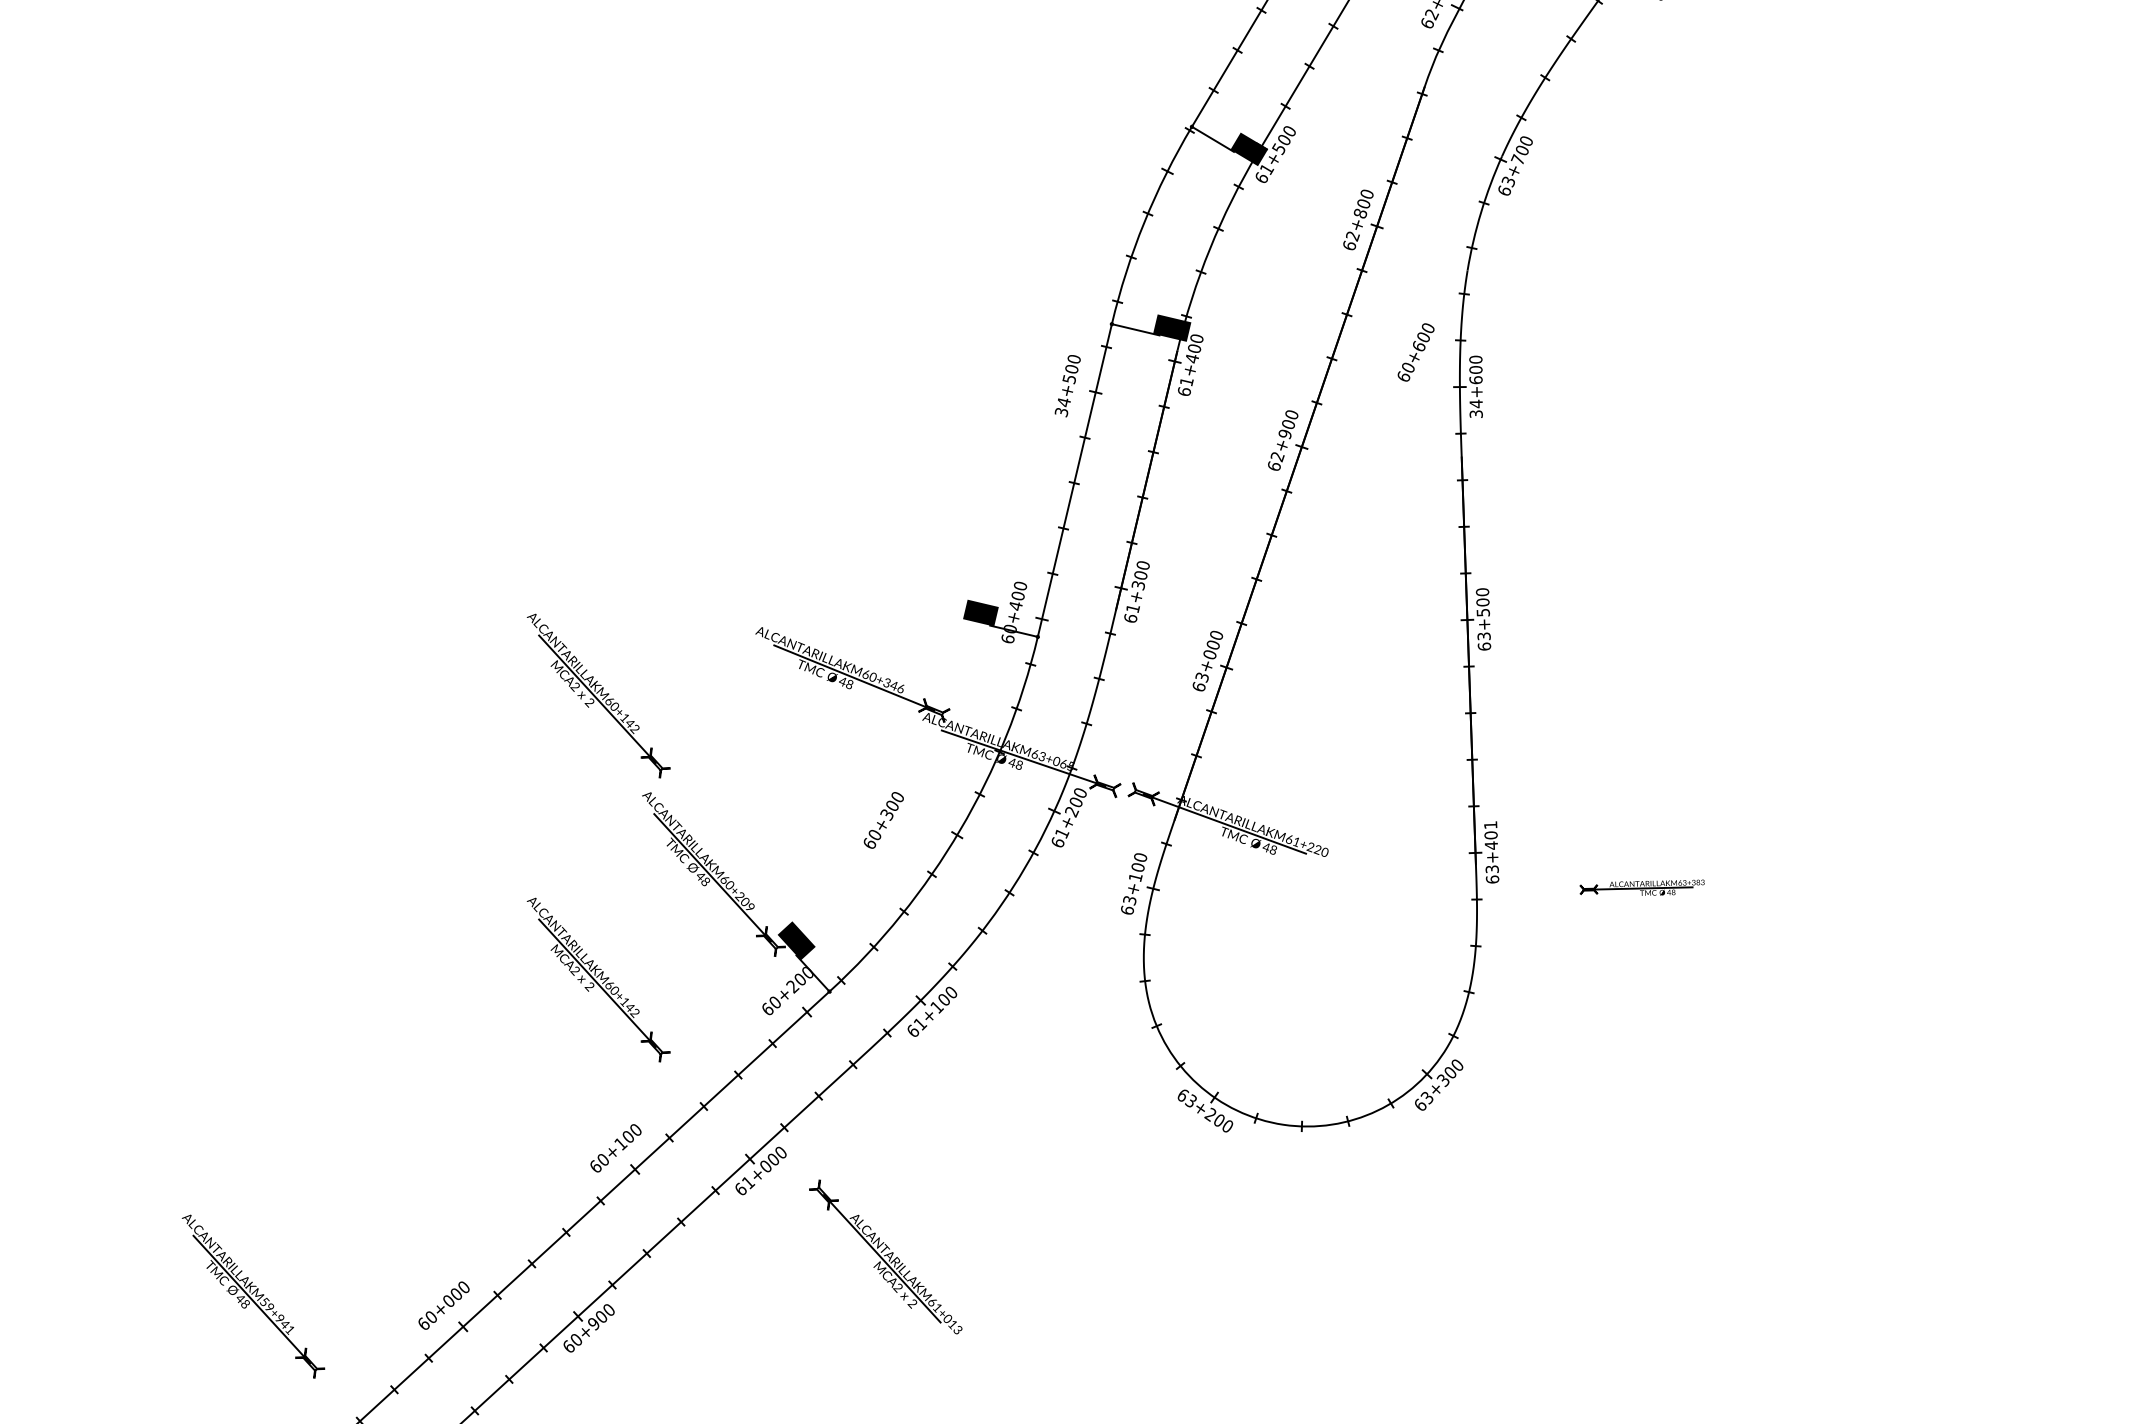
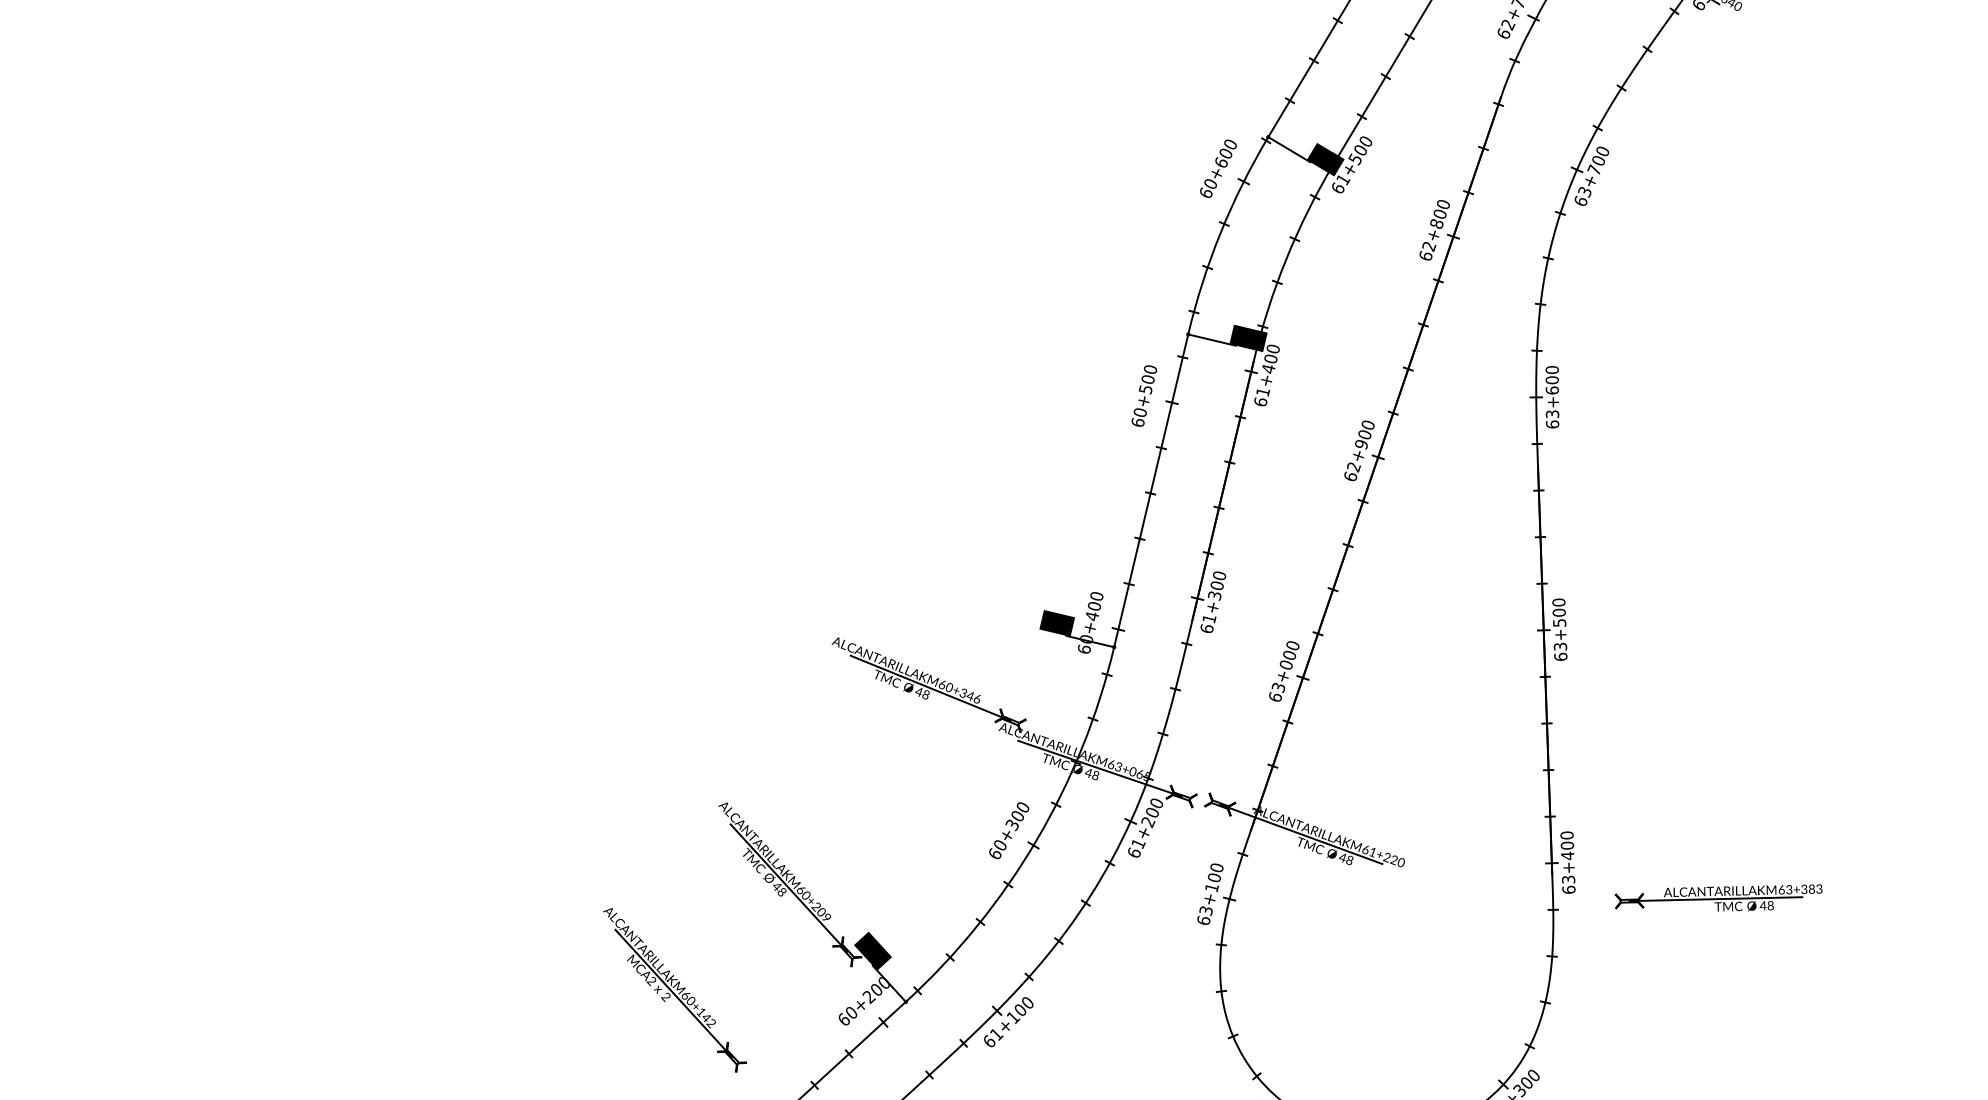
text: (1415, 352) -> (1217, 168), moved
text: (1062, 407) -> (1138, 417), 34+500 -> 60+500
text: (1475, 408) -> (1551, 418), 34+600 -> 63+600
part: (598, 695) -> (674, 705), removed
text: (883, 820) -> (1008, 830), moved
text: (1490, 825) -> (1566, 835), 63+401 -> 63+400
part: (1642, 887) -> (1718, 897), size x1.67

